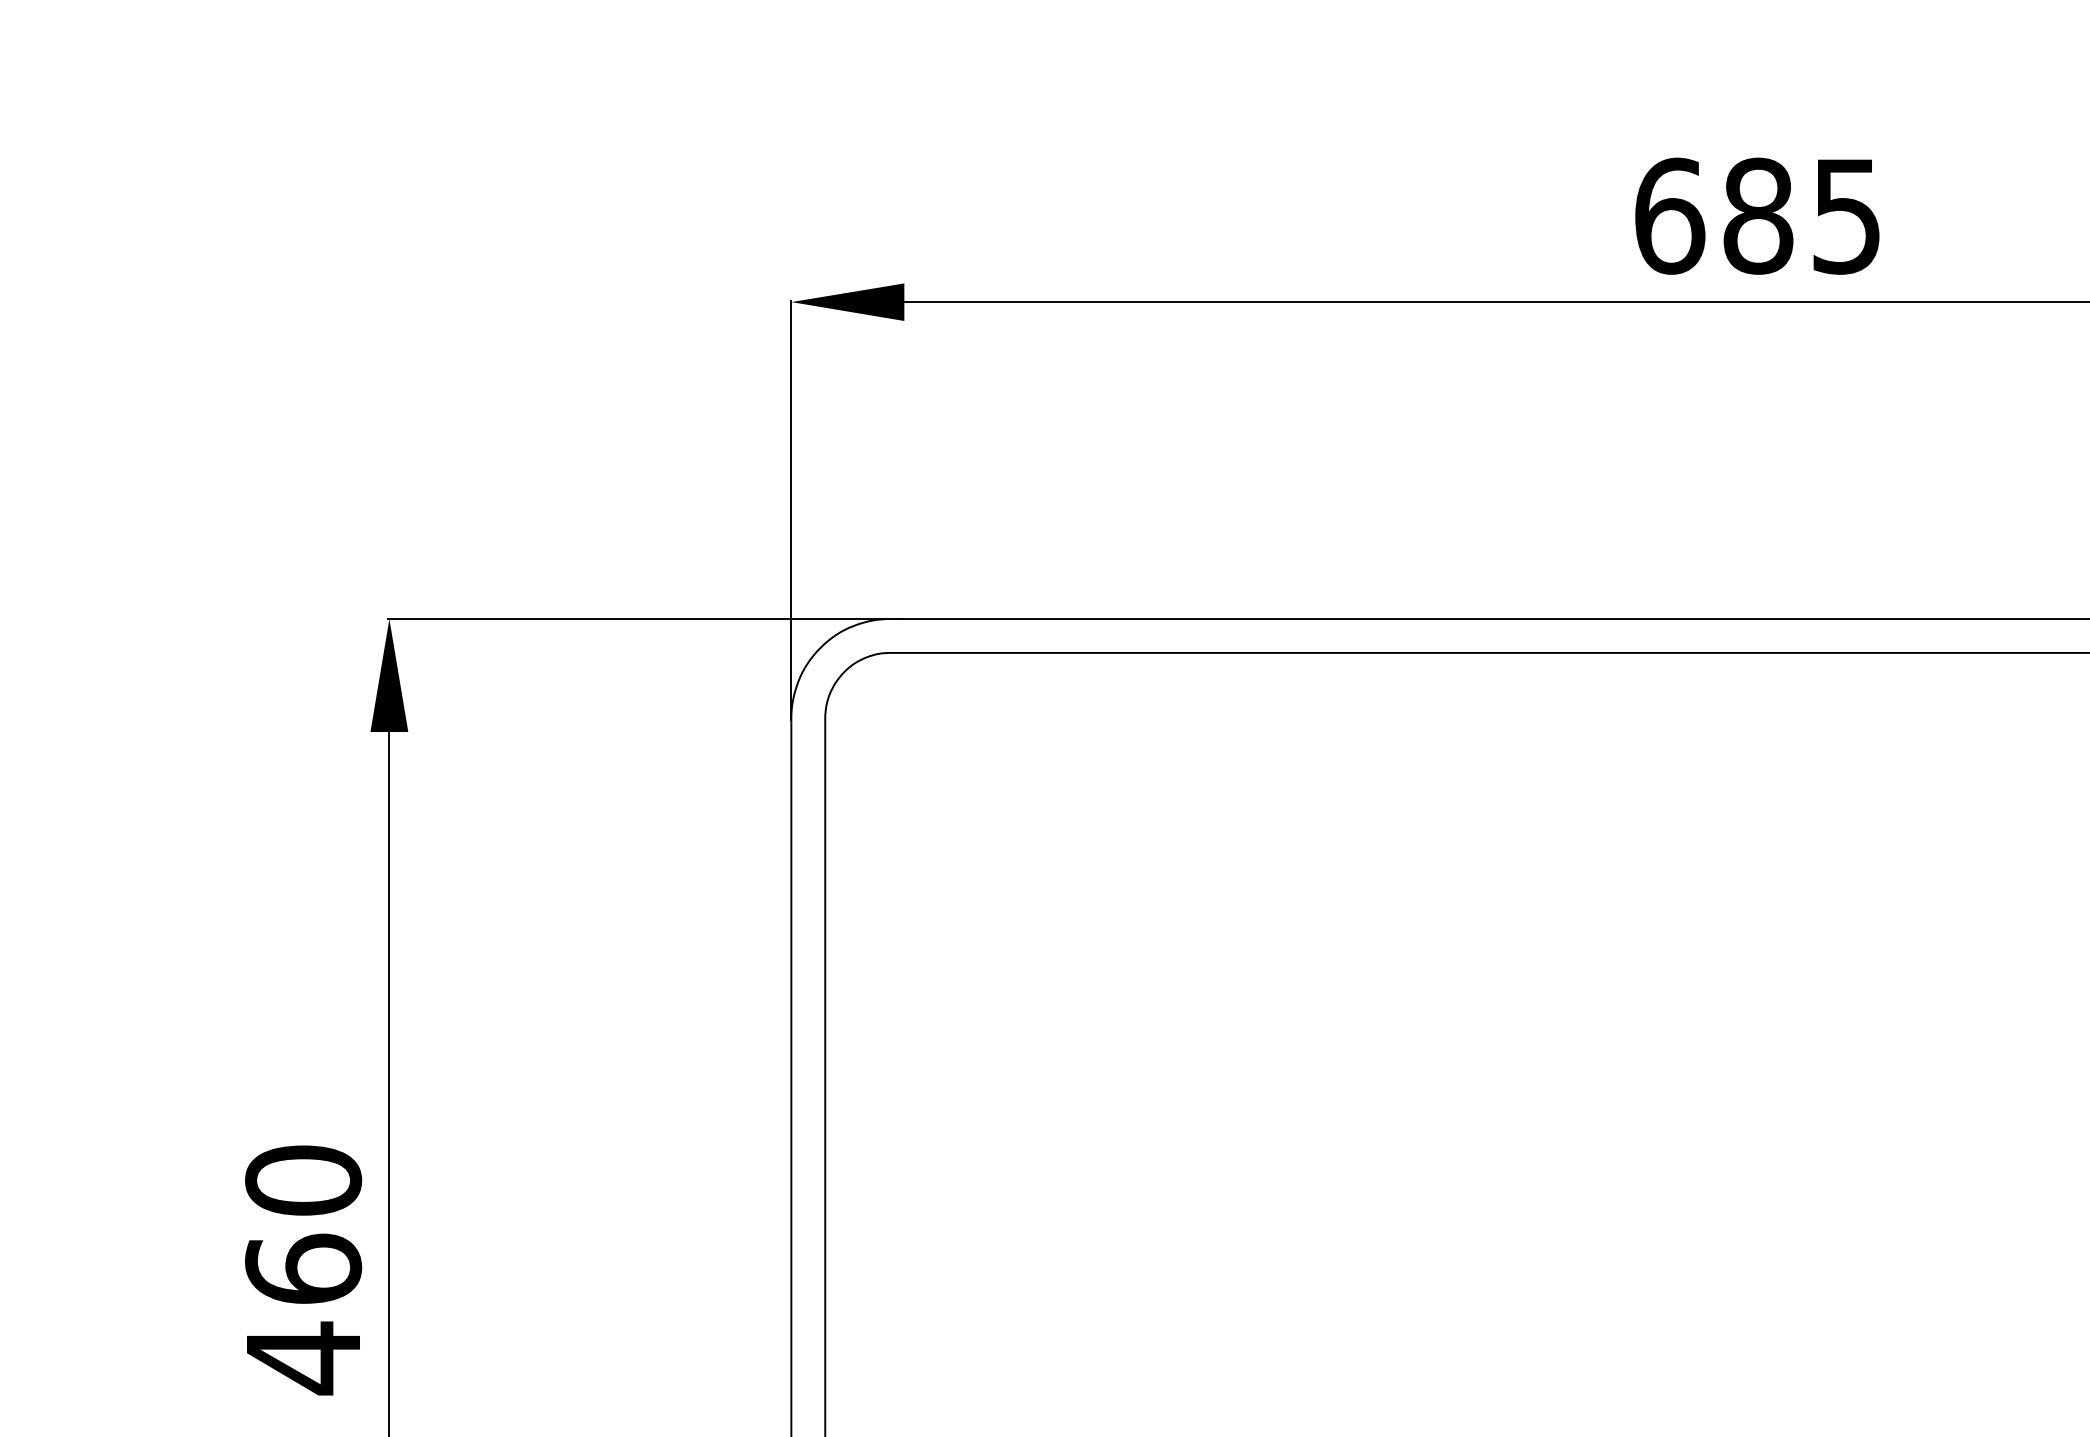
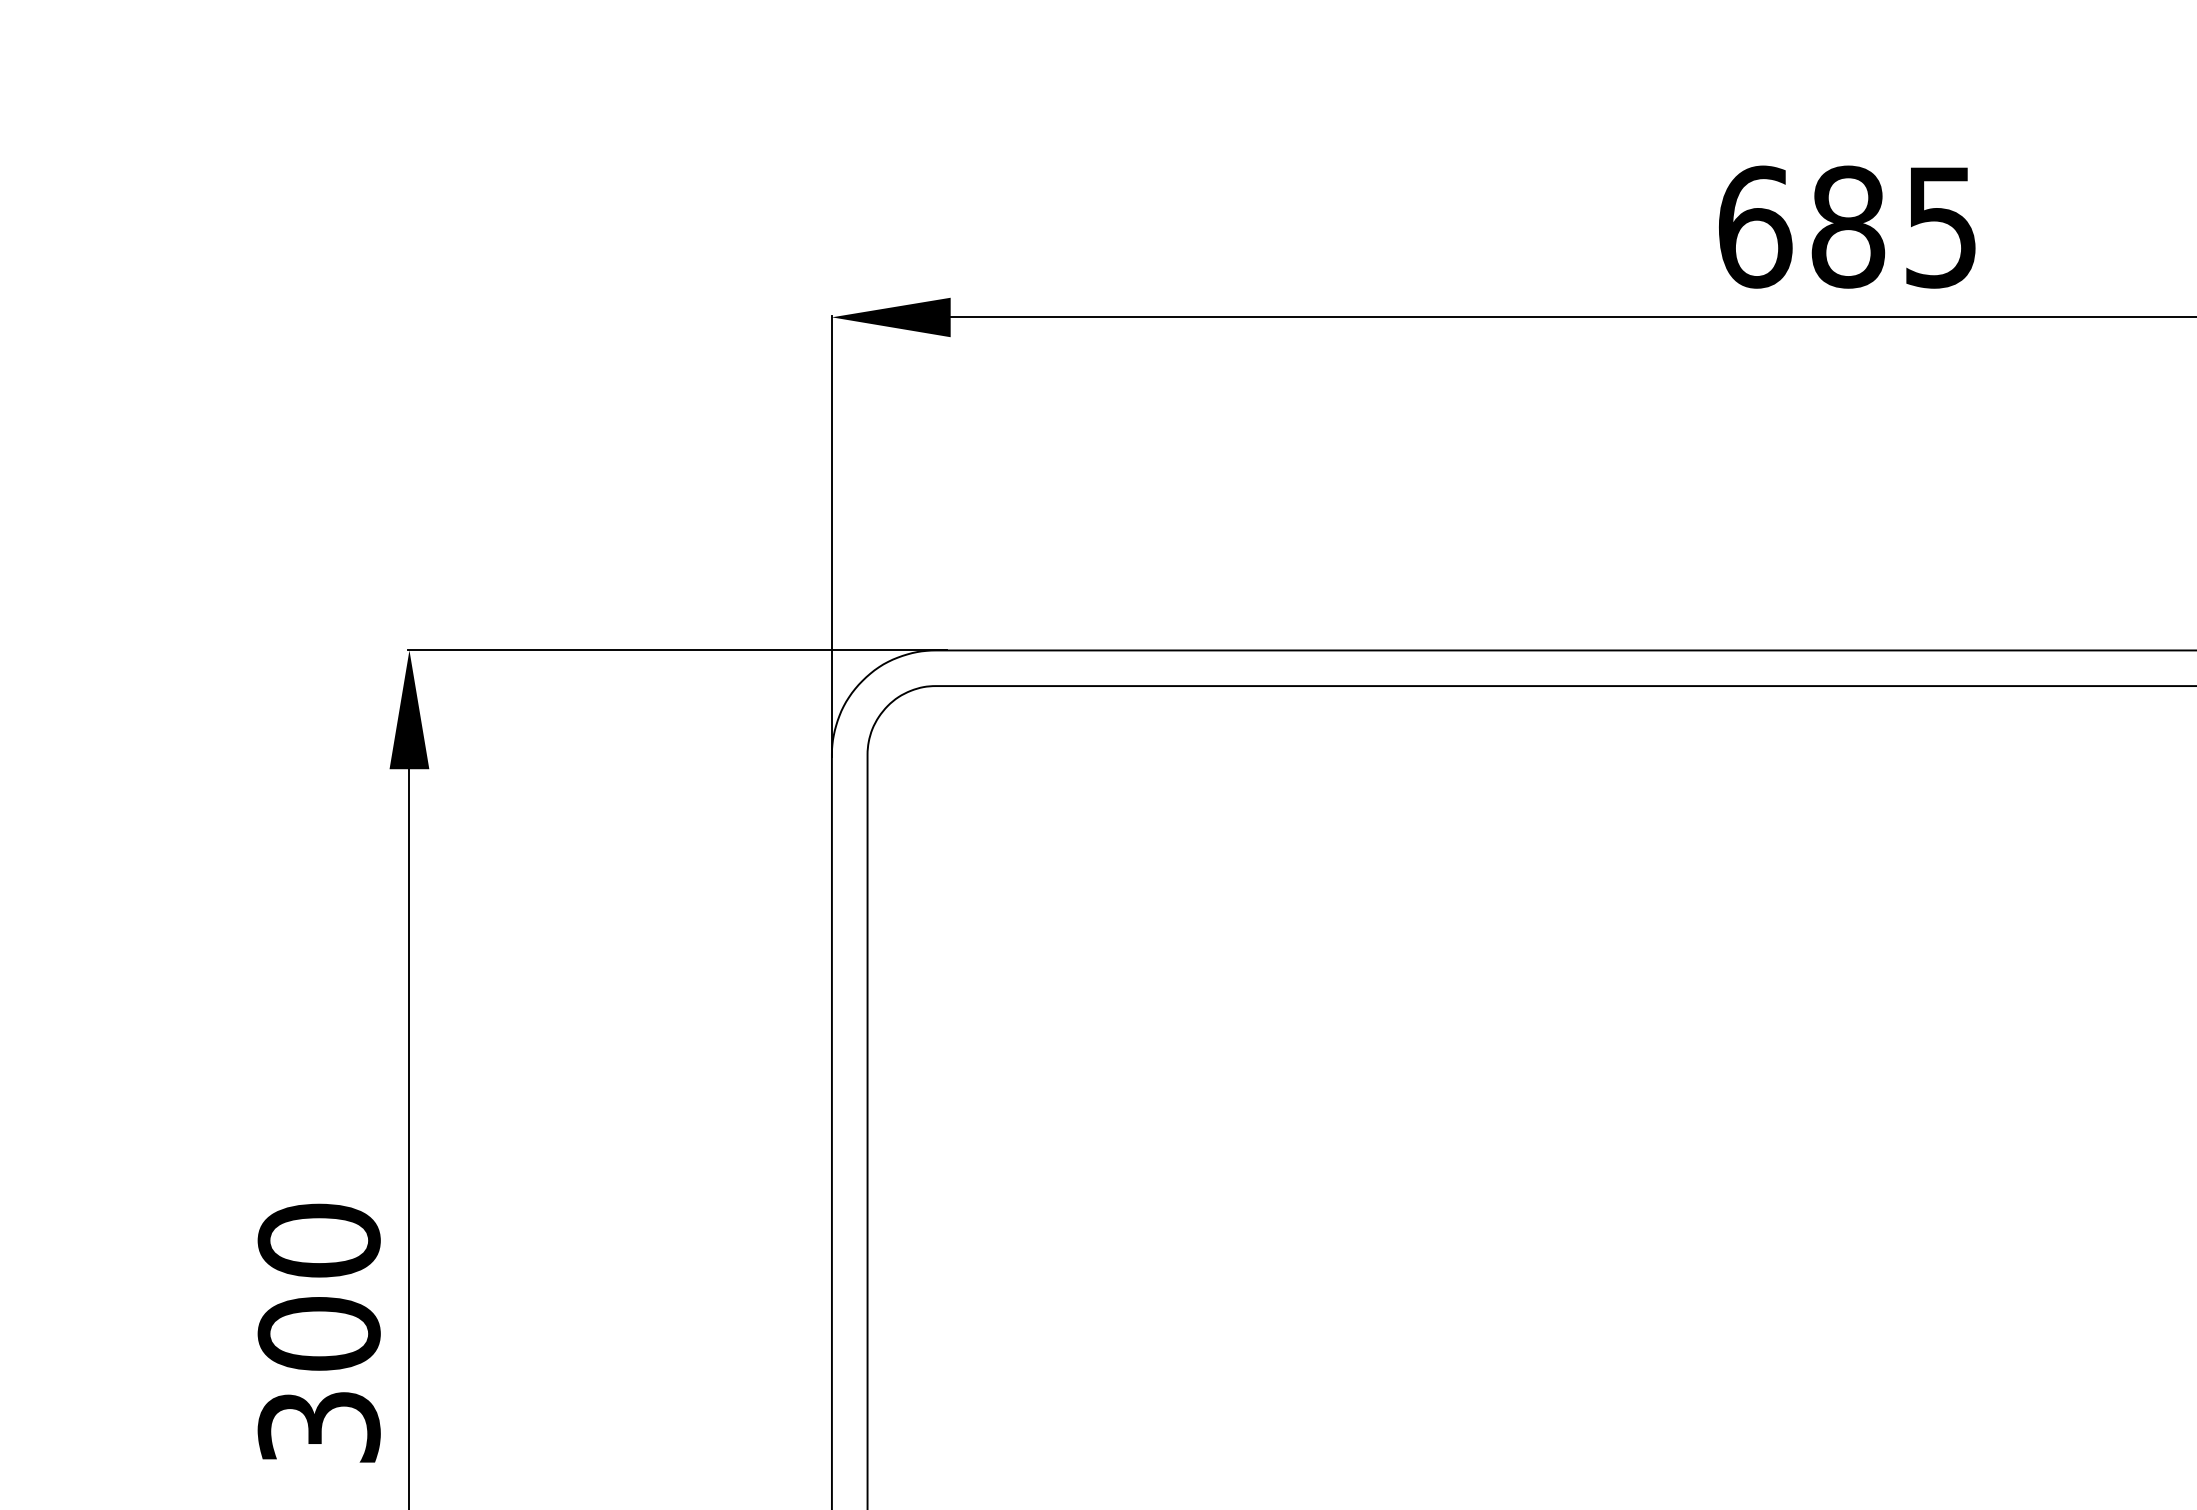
text: (303, 1314) -> (319, 1381), 460 -> 300

